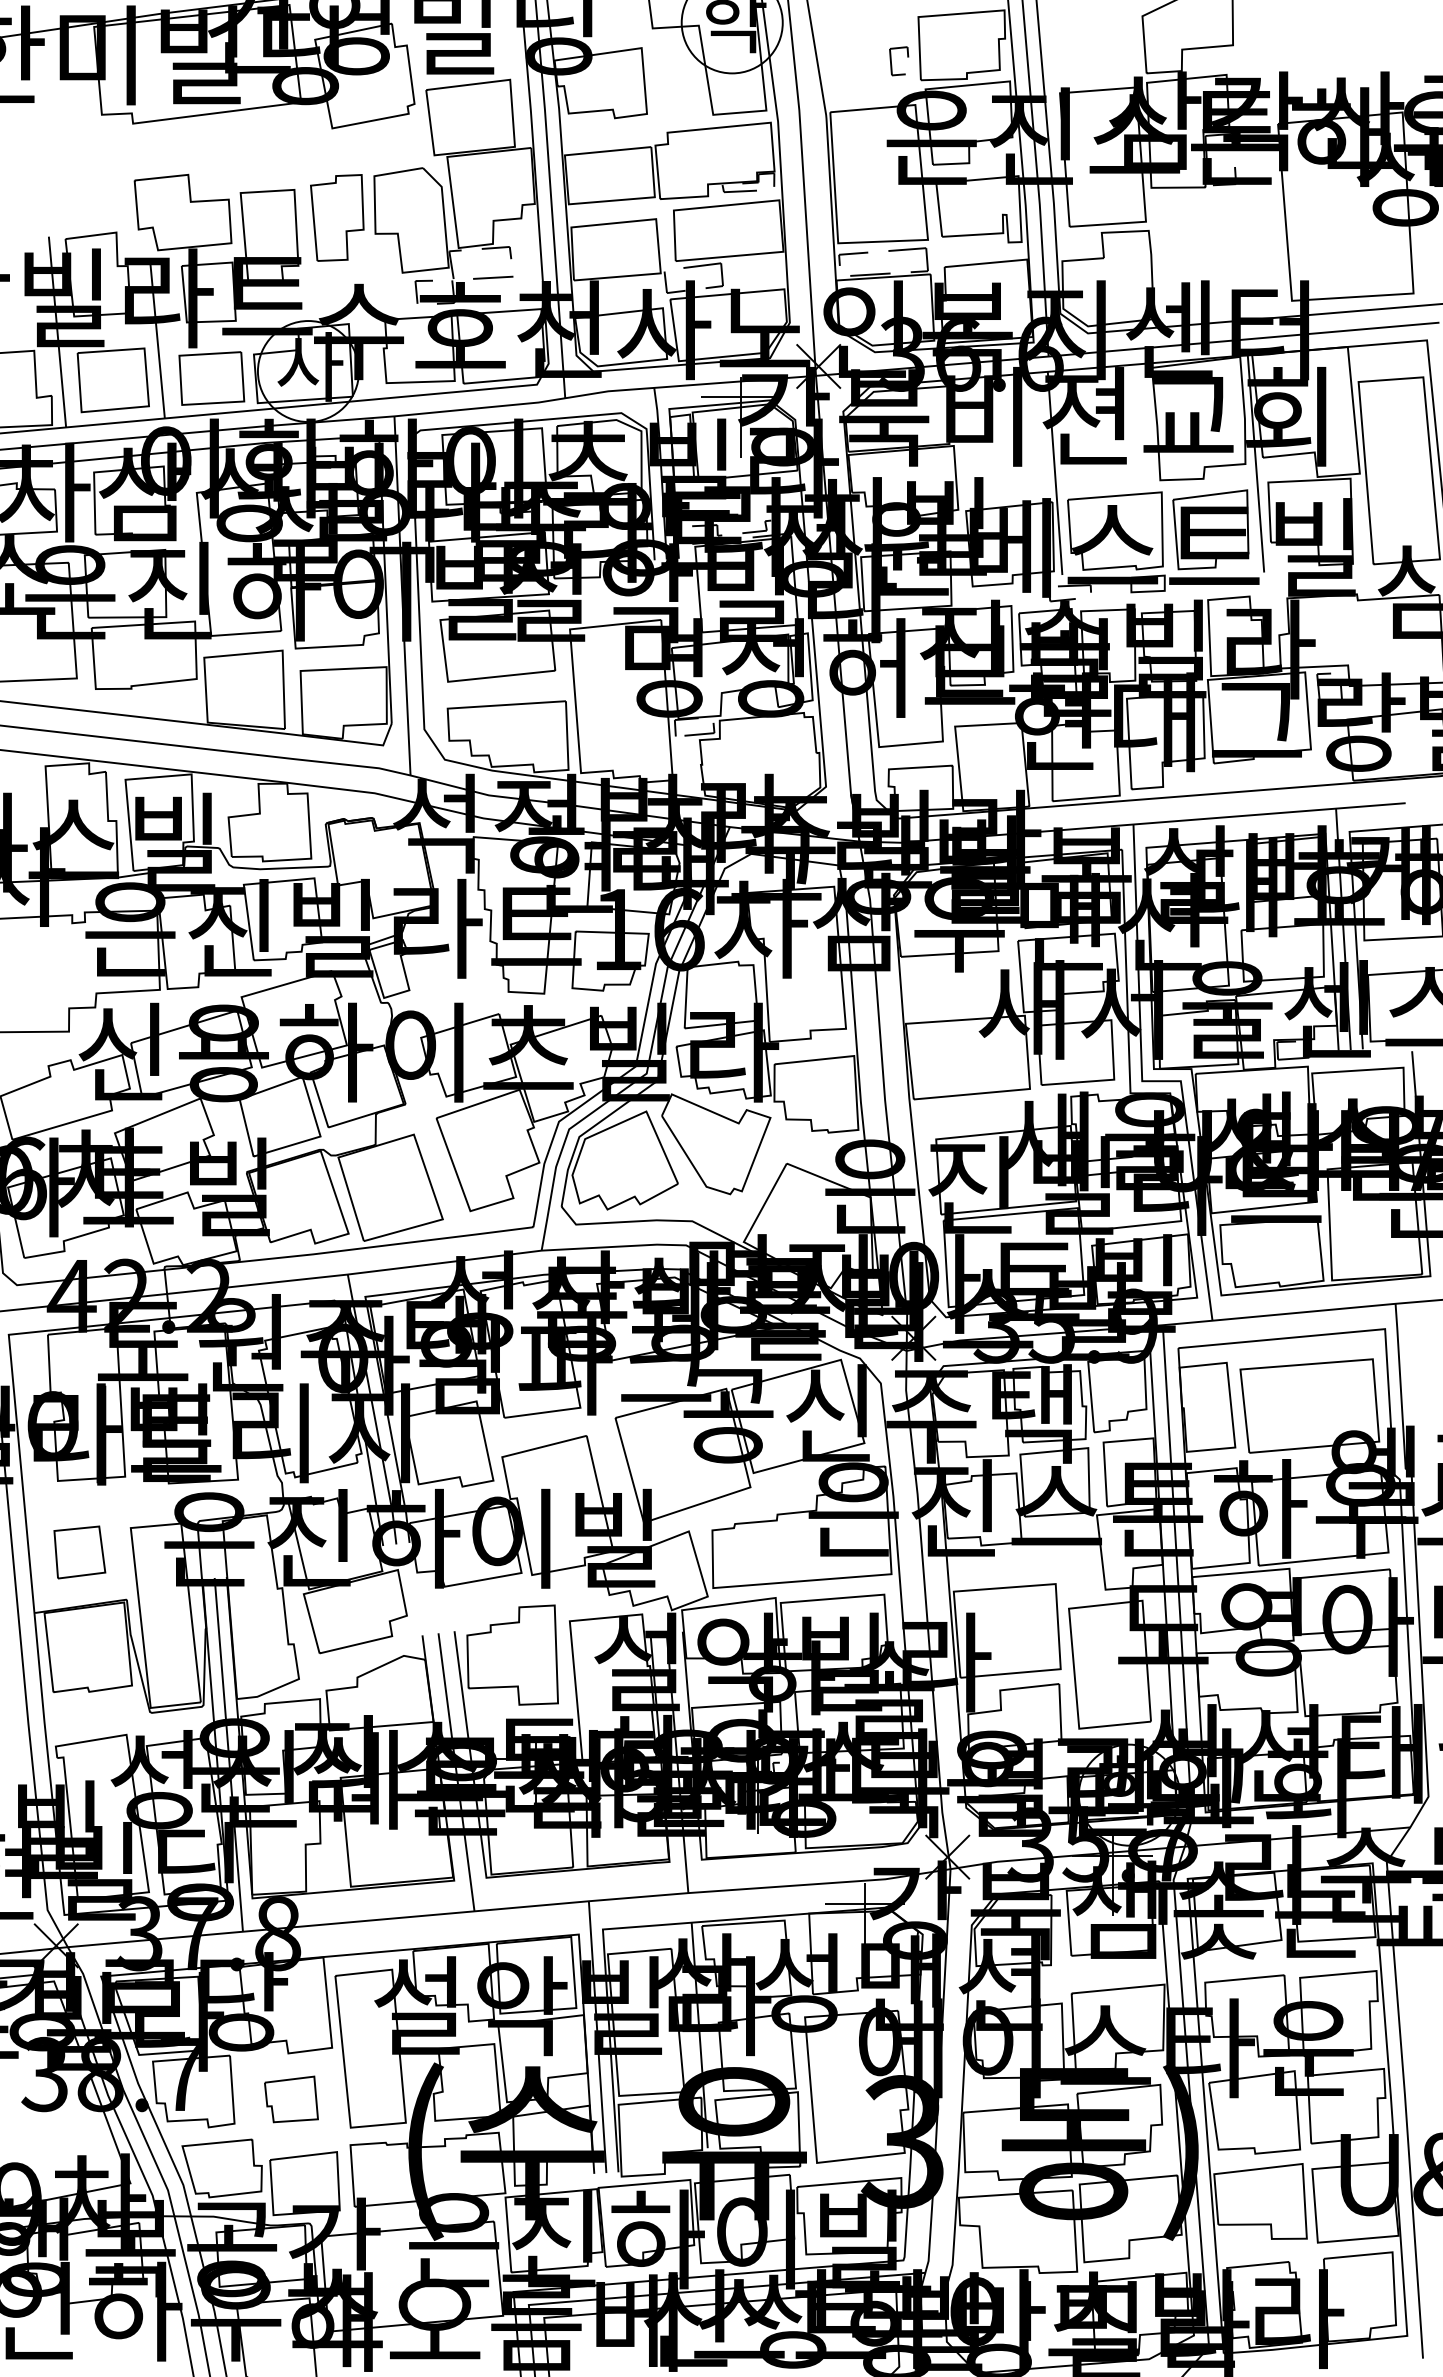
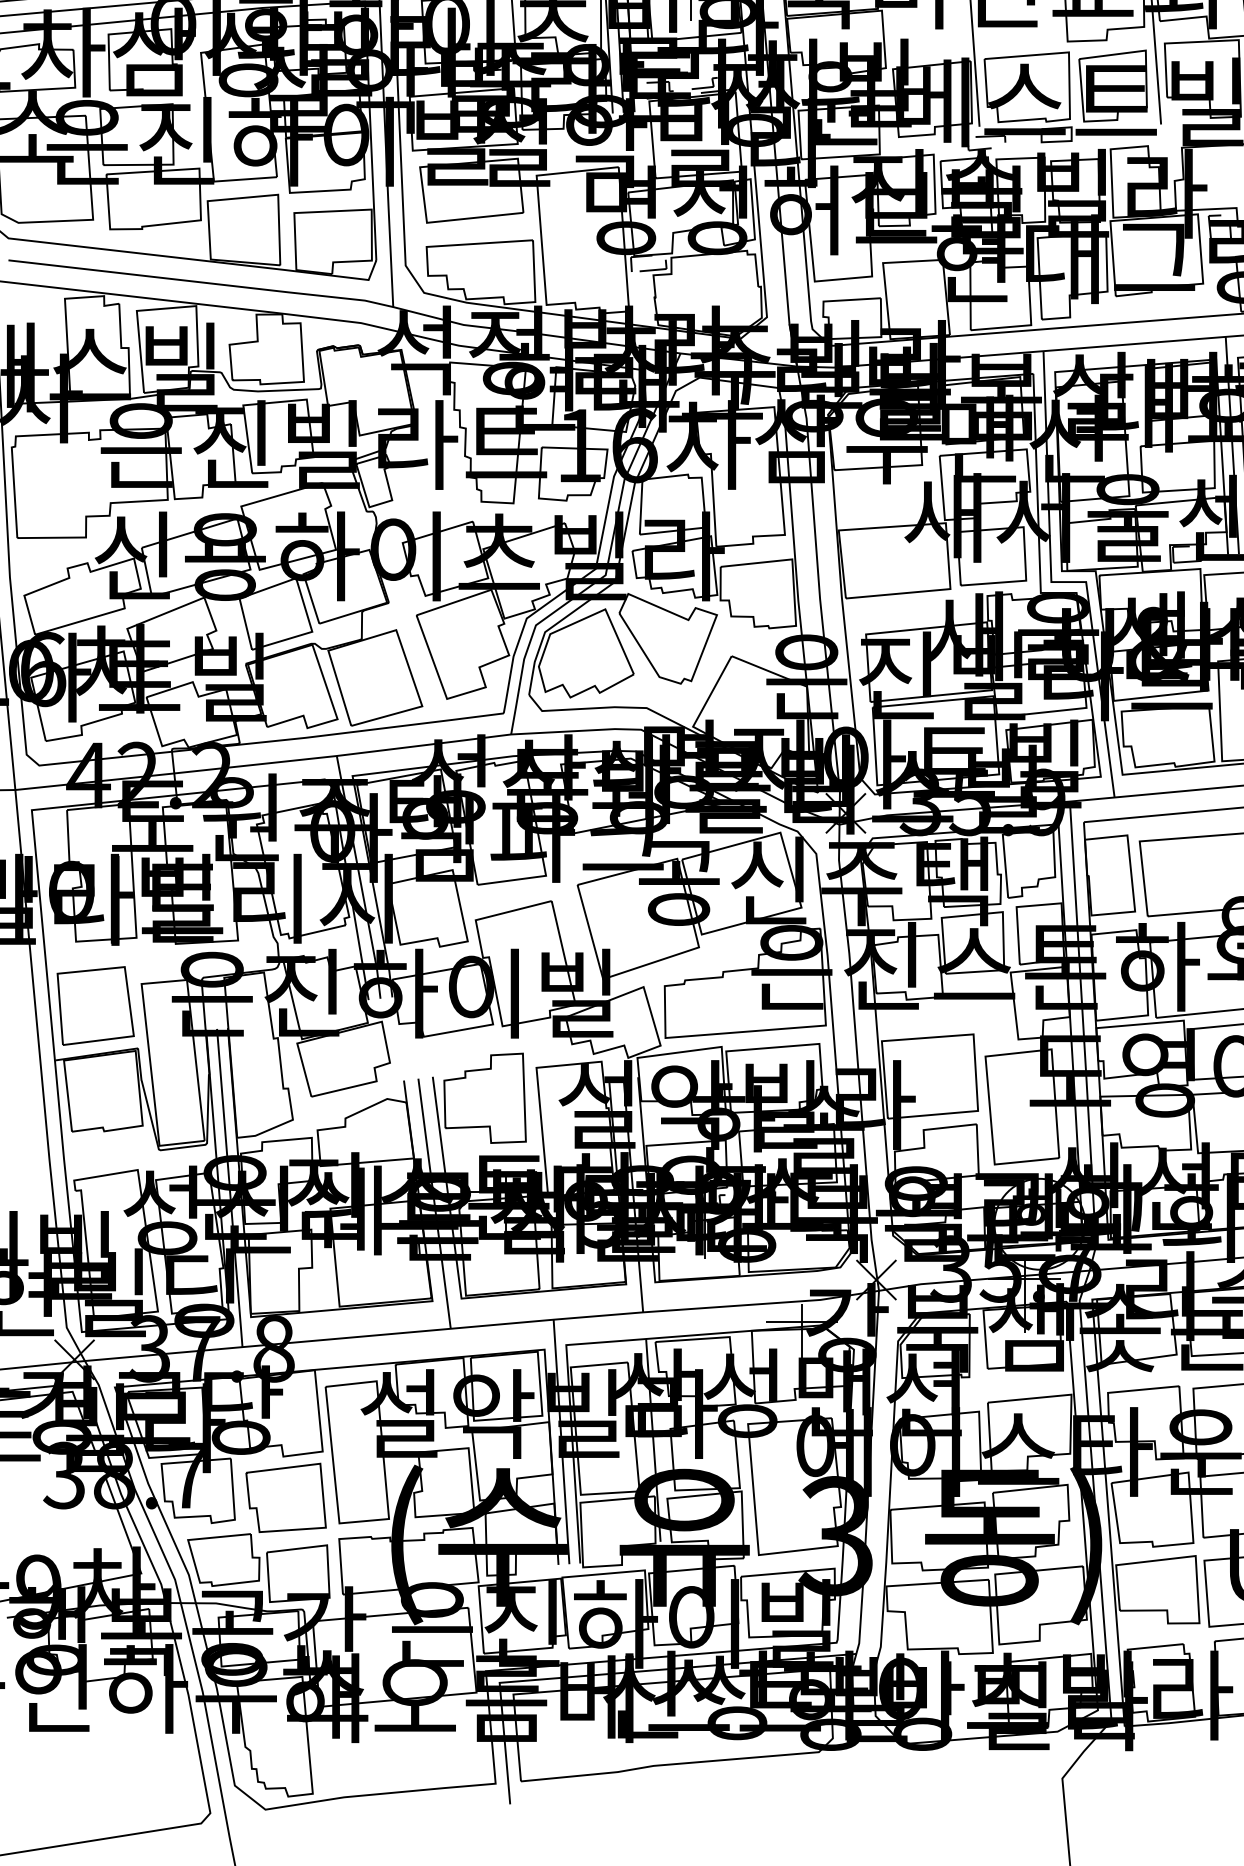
part: (79, 1552) -> (95, 1006), size x1.67
part: (291, 2099) -> (286, 1498), size x1.67

